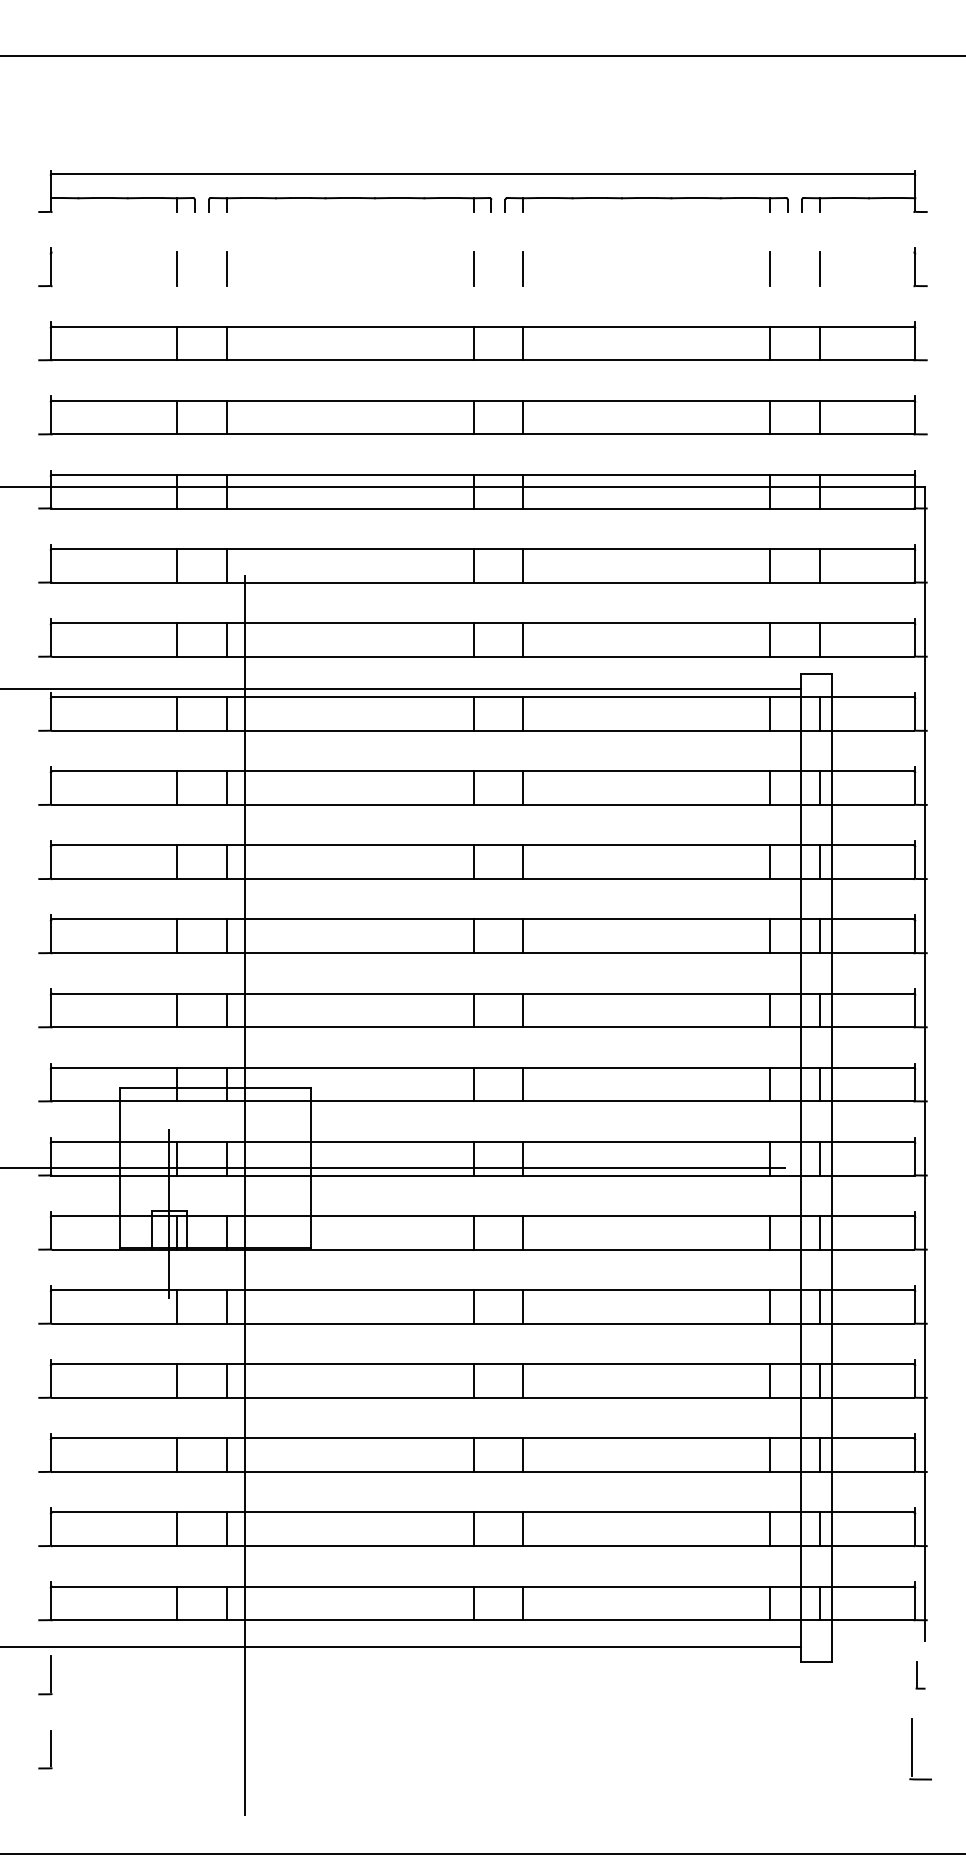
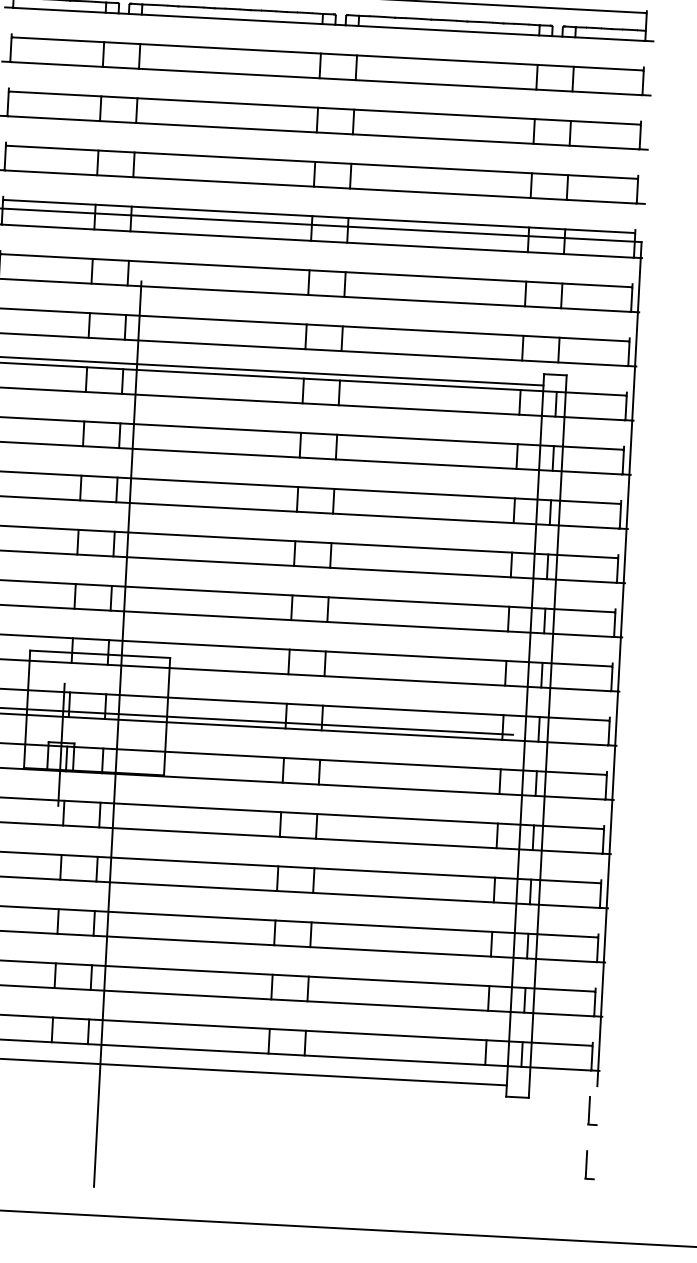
line: (482, 212) -> (328, 24), added
line: (482, 252) -> (327, 53), added
line: (482, 286) -> (326, 78), added
part: (920, 1675) -> (593, 1111), size x1.43
part: (920, 1749) -> (590, 1165), size x0.62

